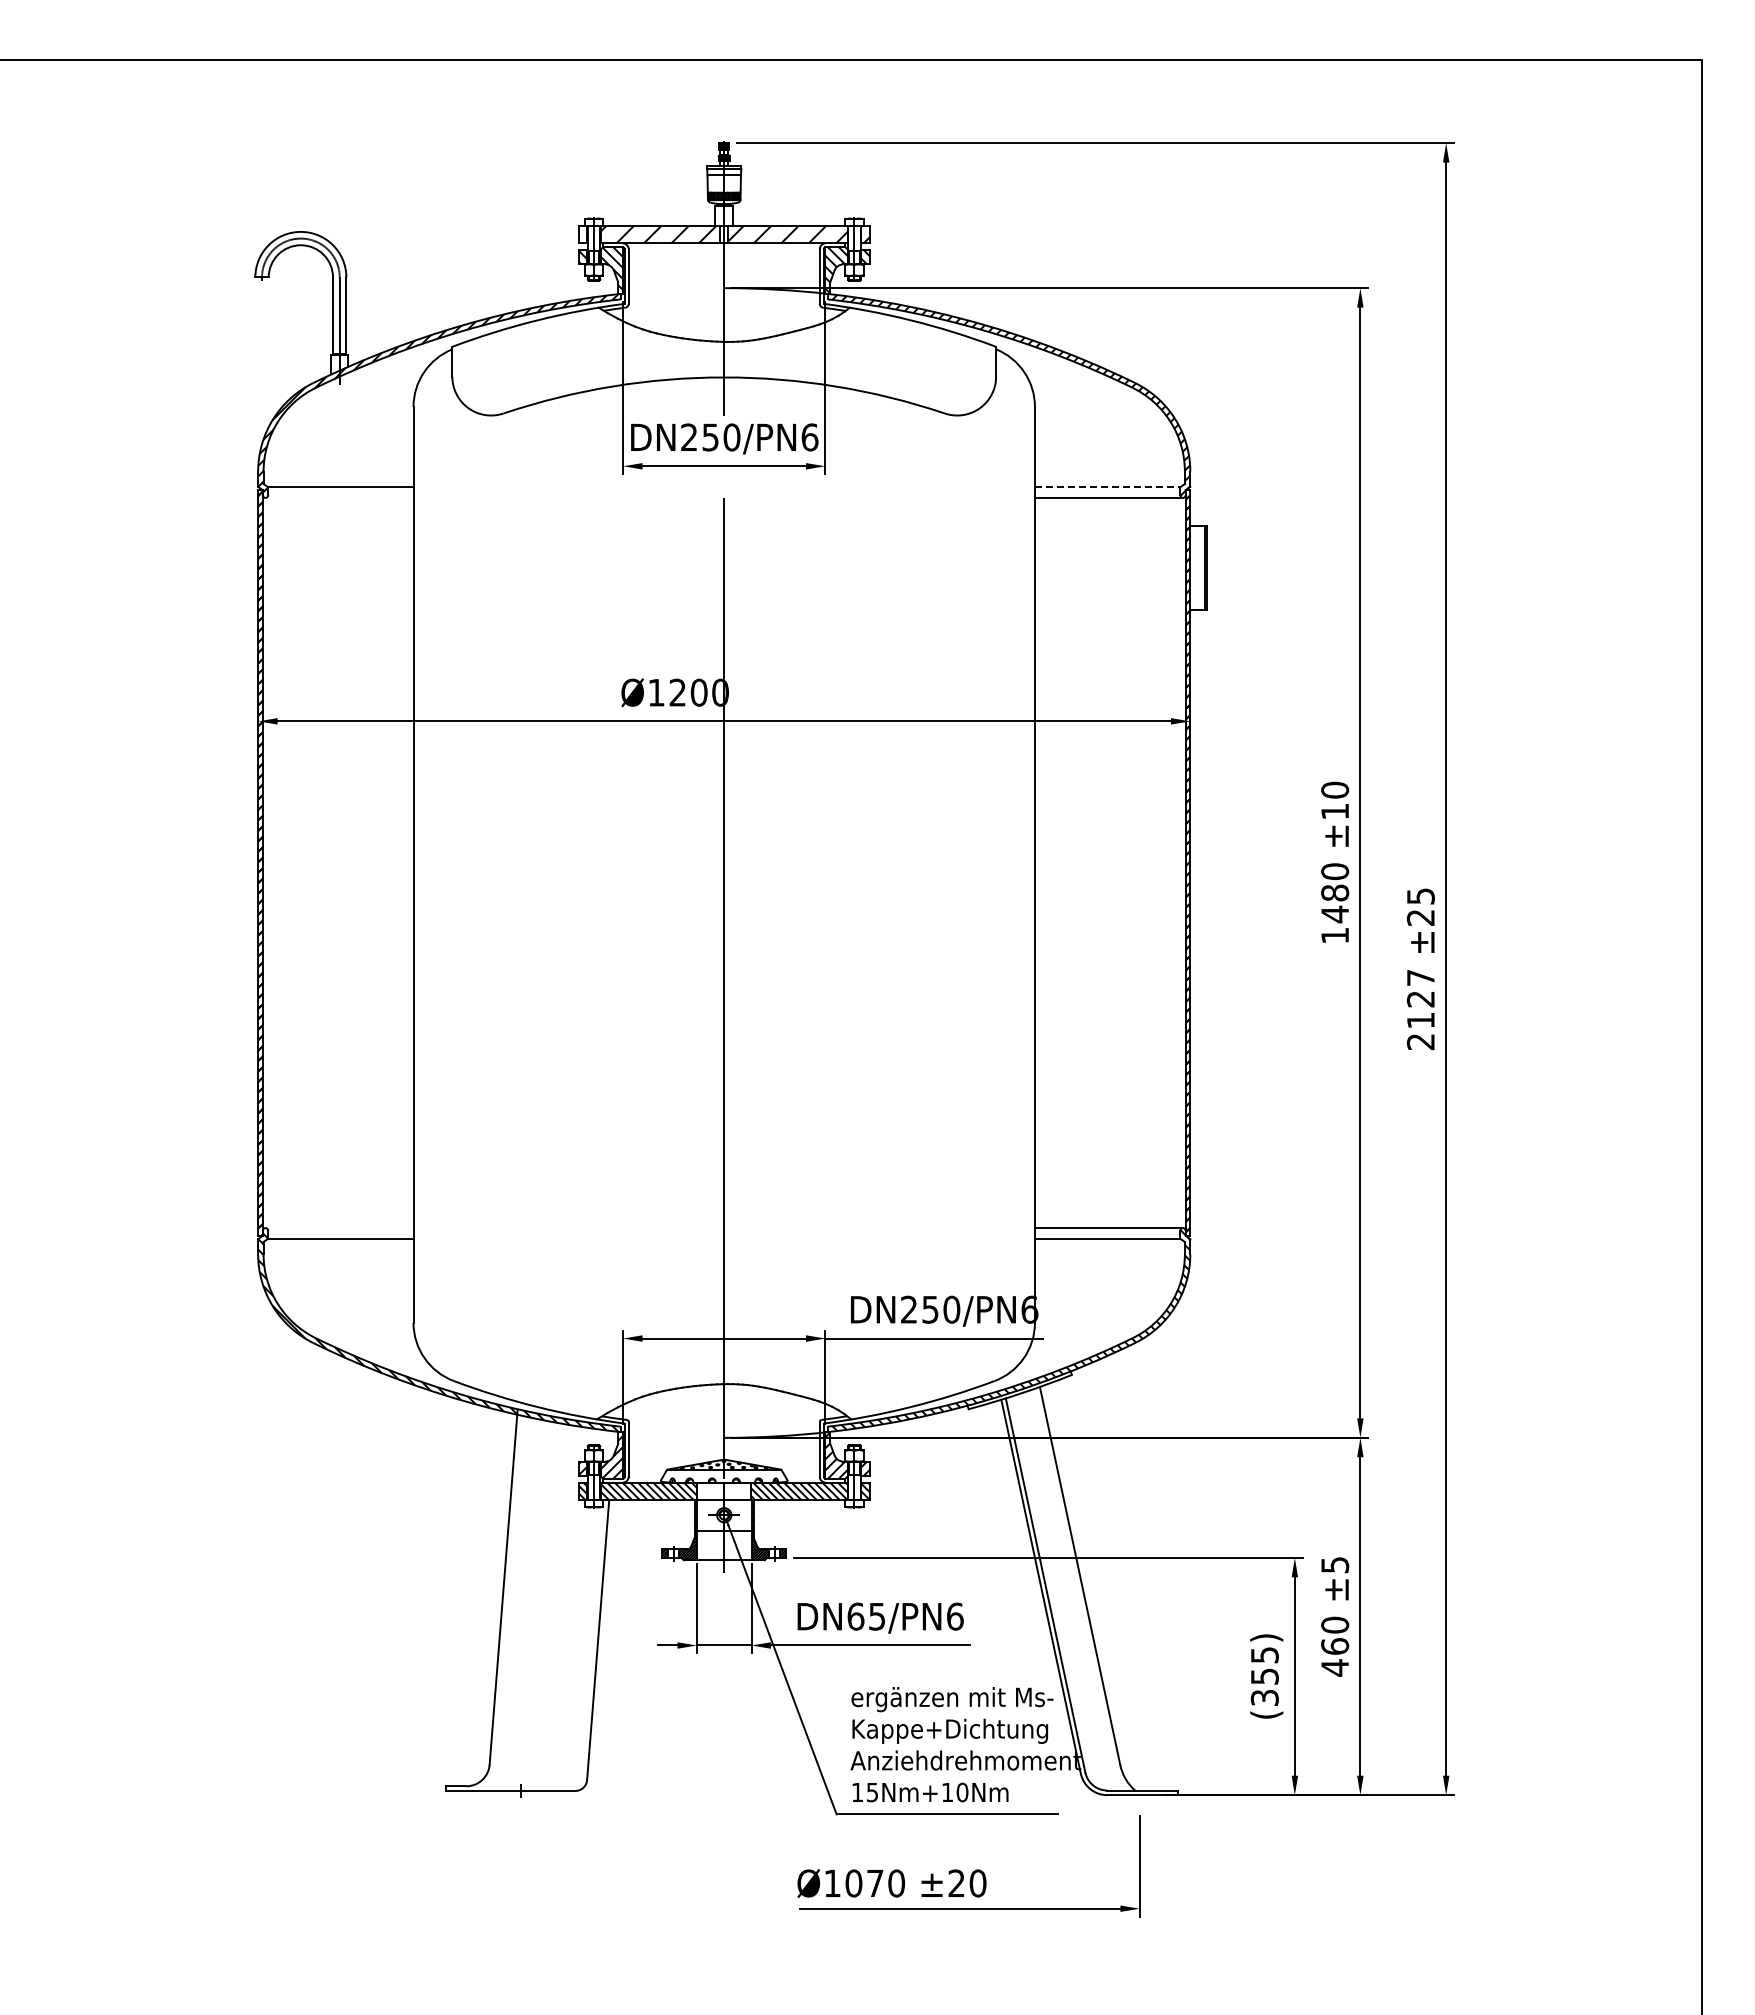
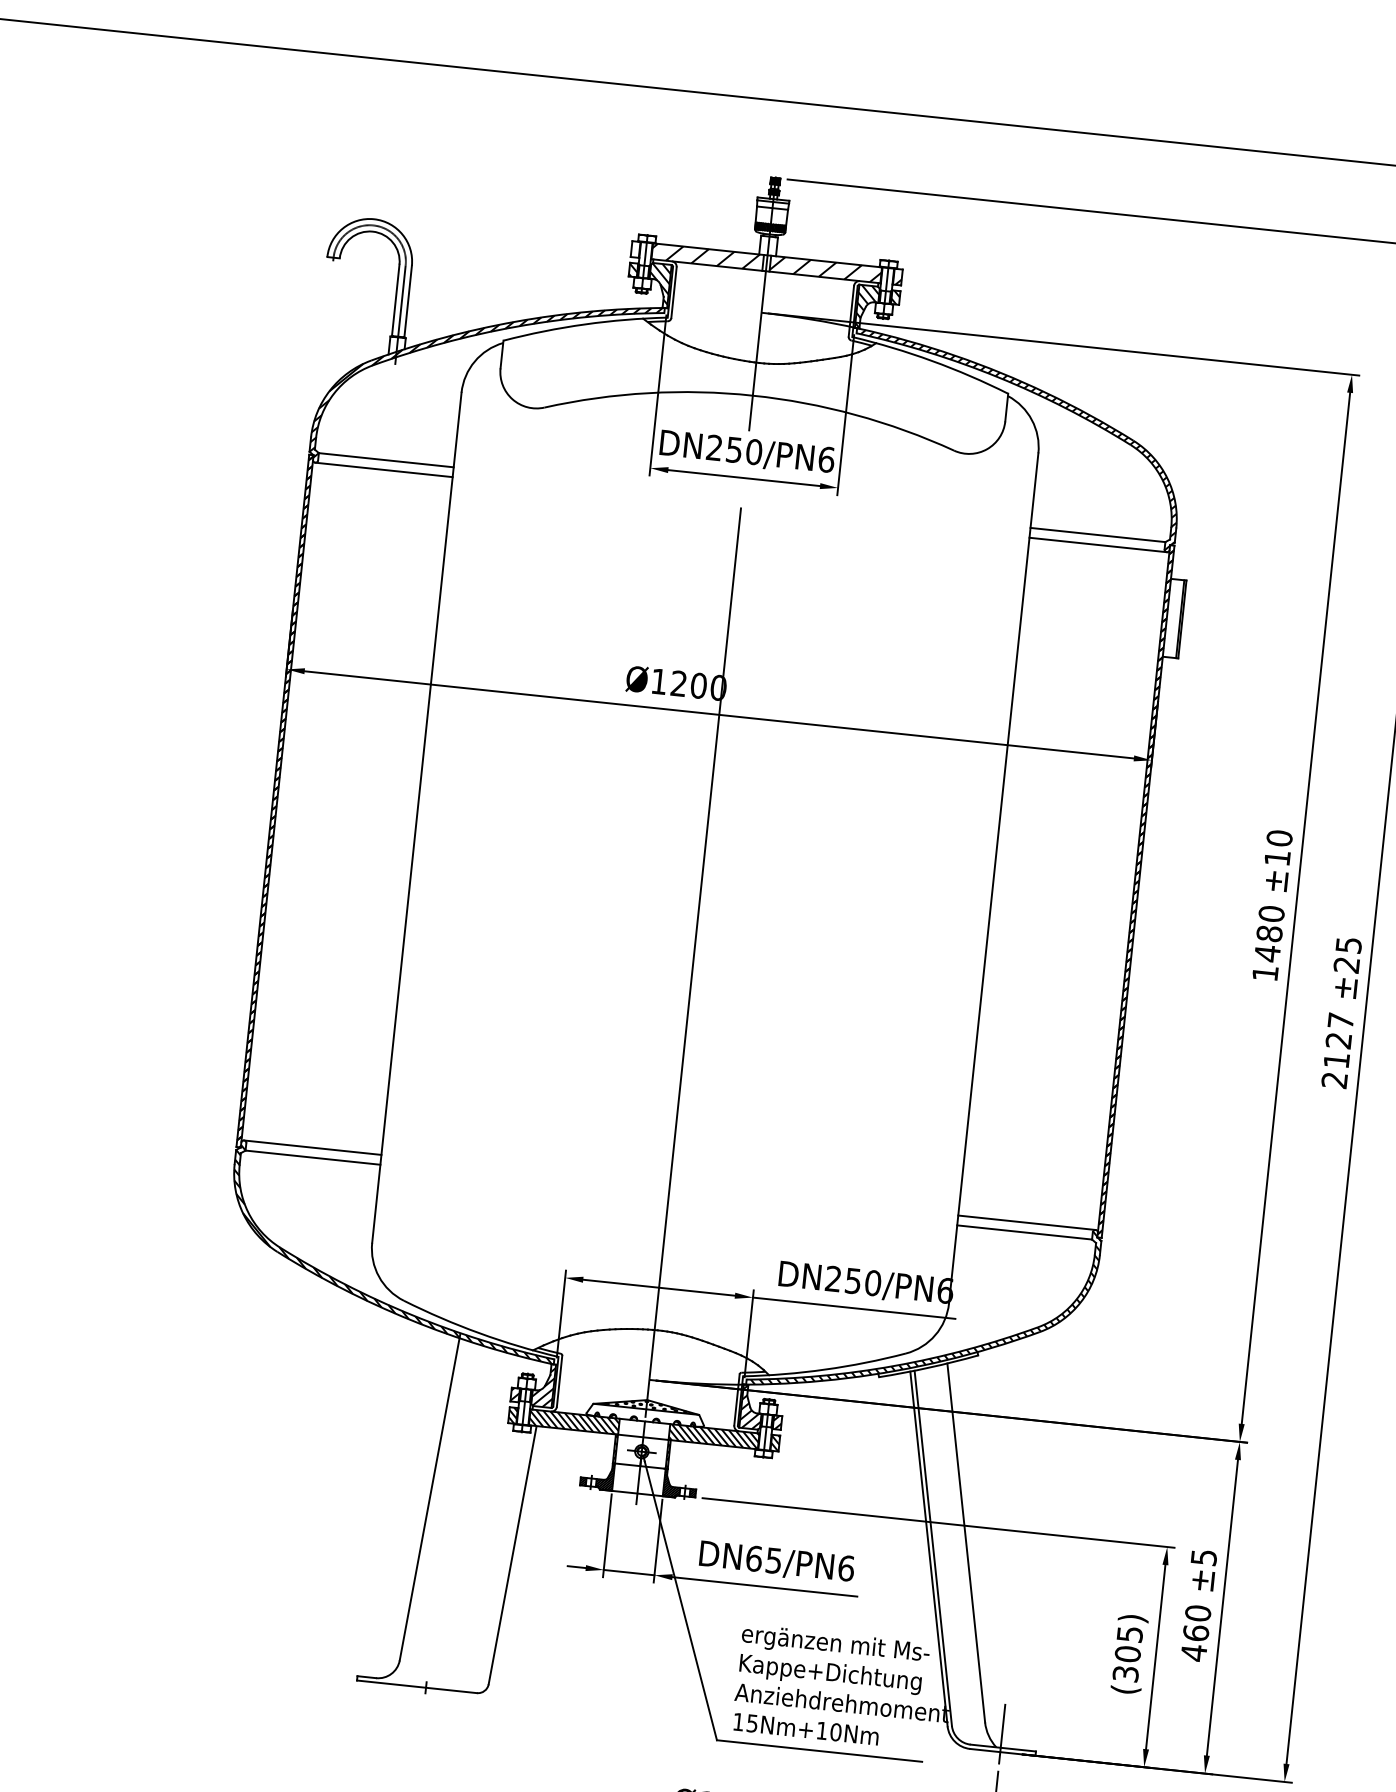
line: (1107, 487) -> (1097, 535), dashed -> solid
line: (339, 497) -> (384, 469), added
line: (339, 1228) -> (312, 1148), added
text: (1264, 1676) -> (1127, 1654), (355) -> (305)
line: (1139, 1775) -> (1001, 1733), added

